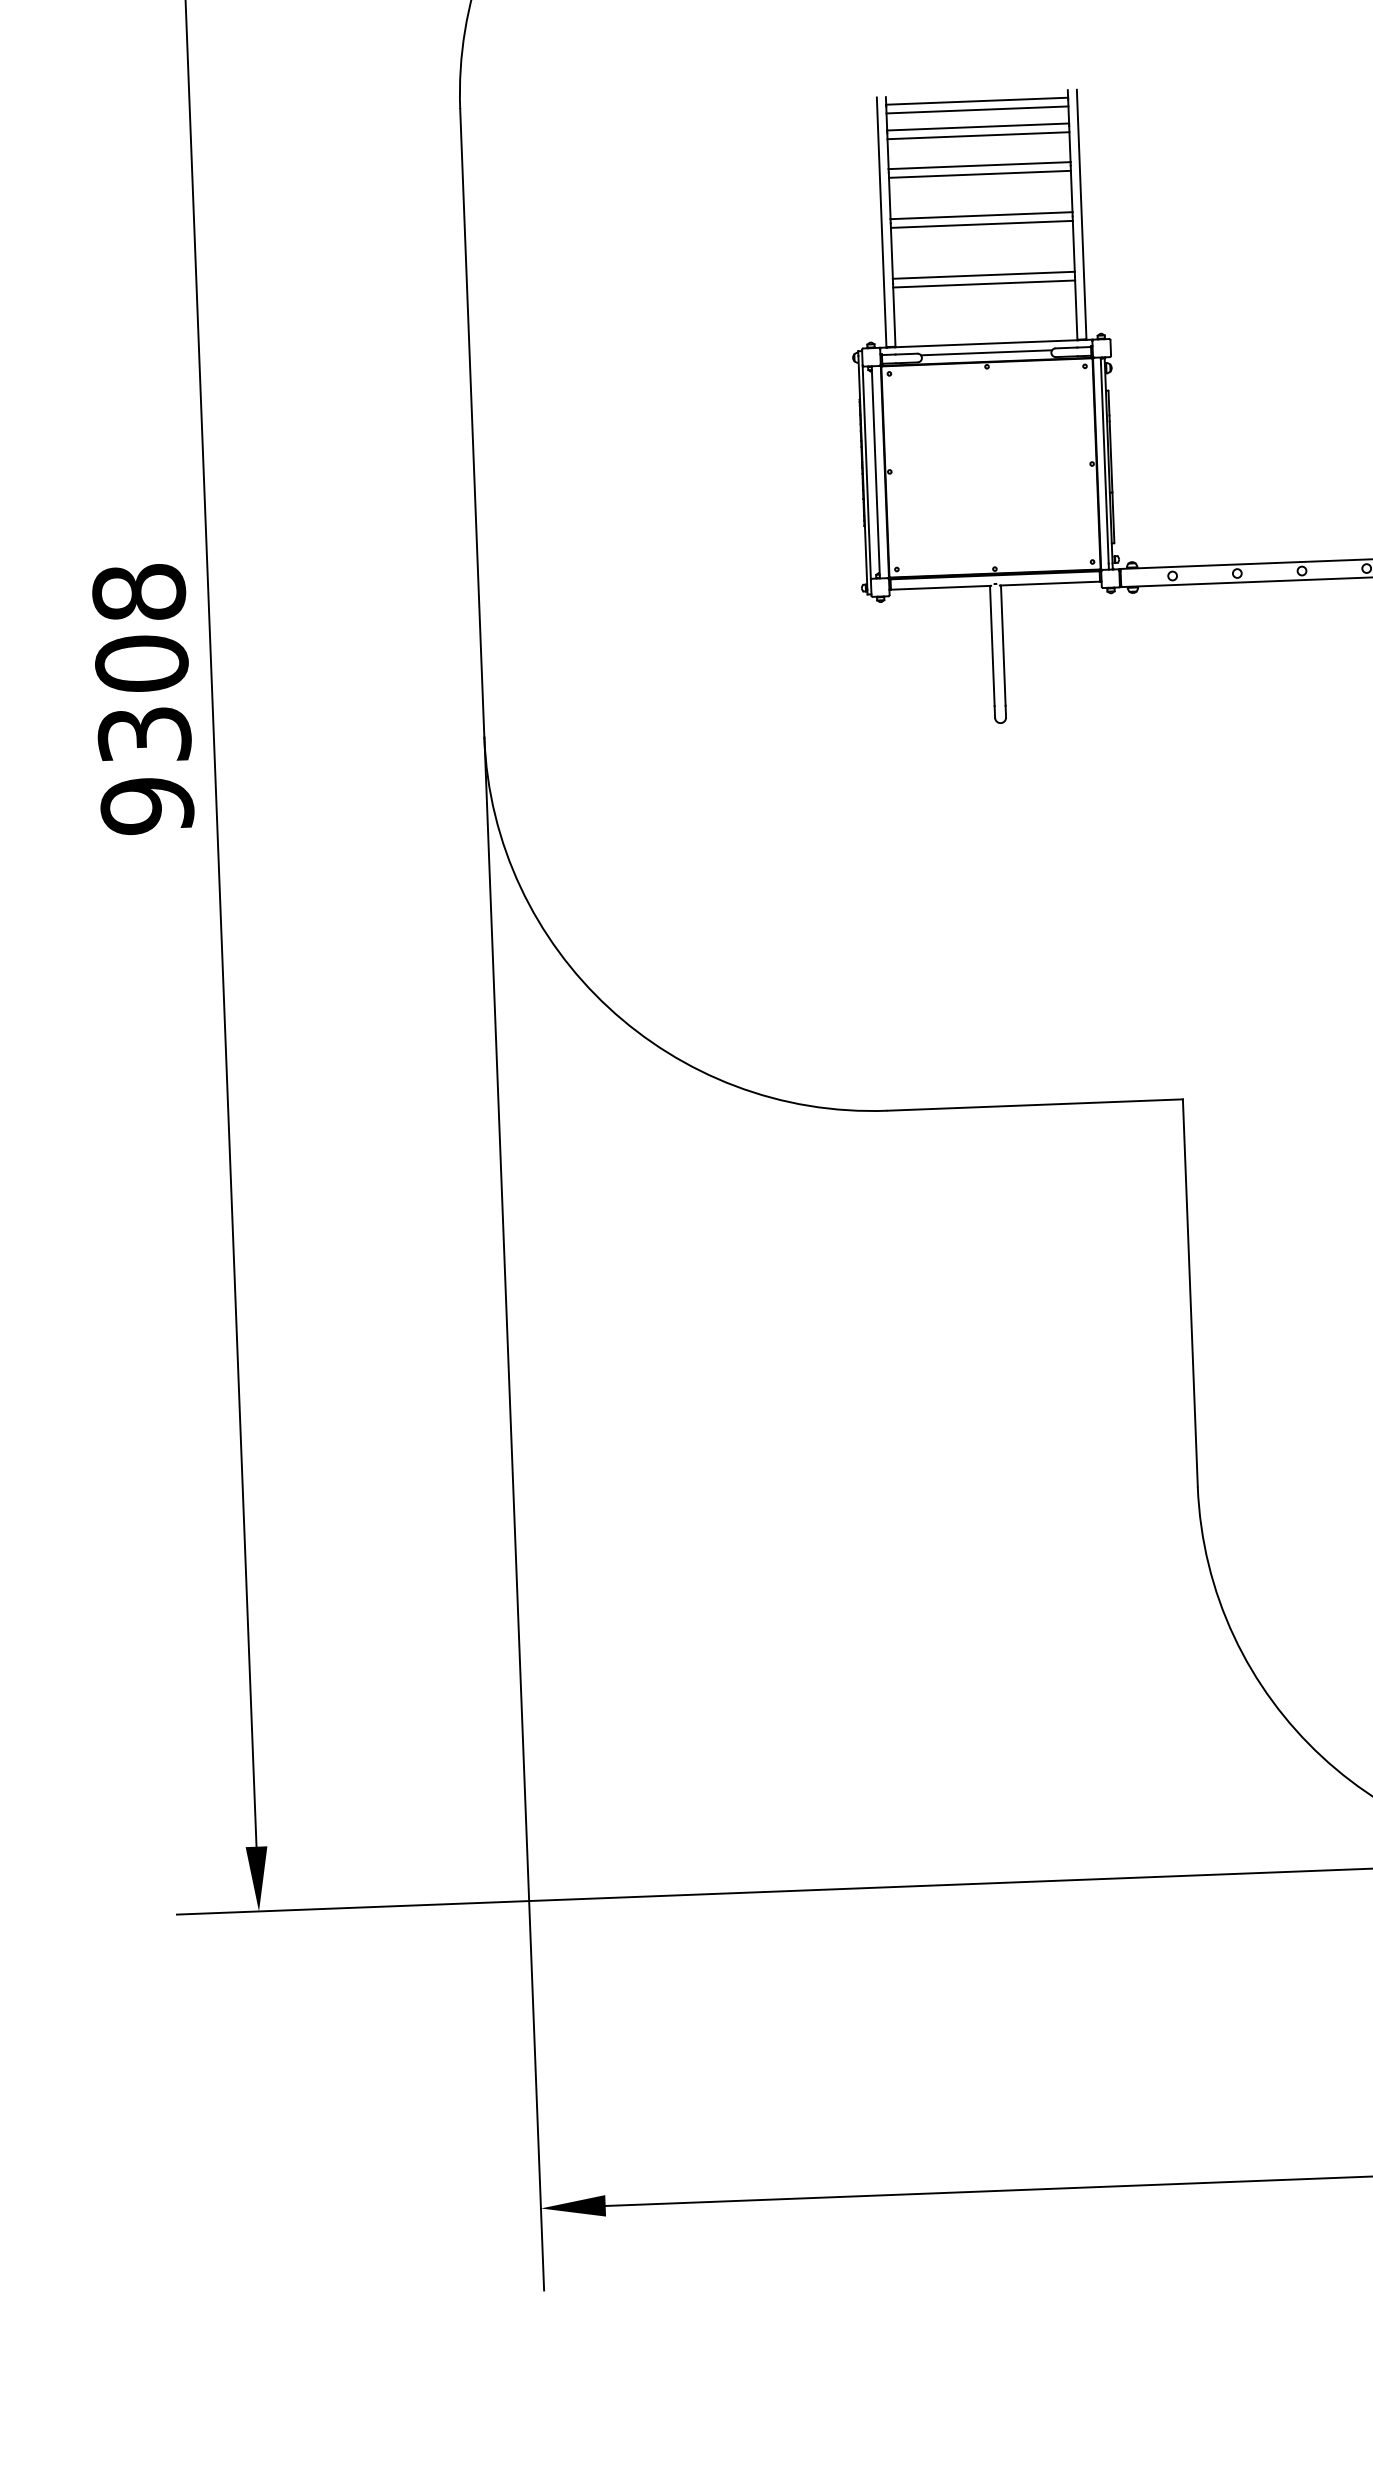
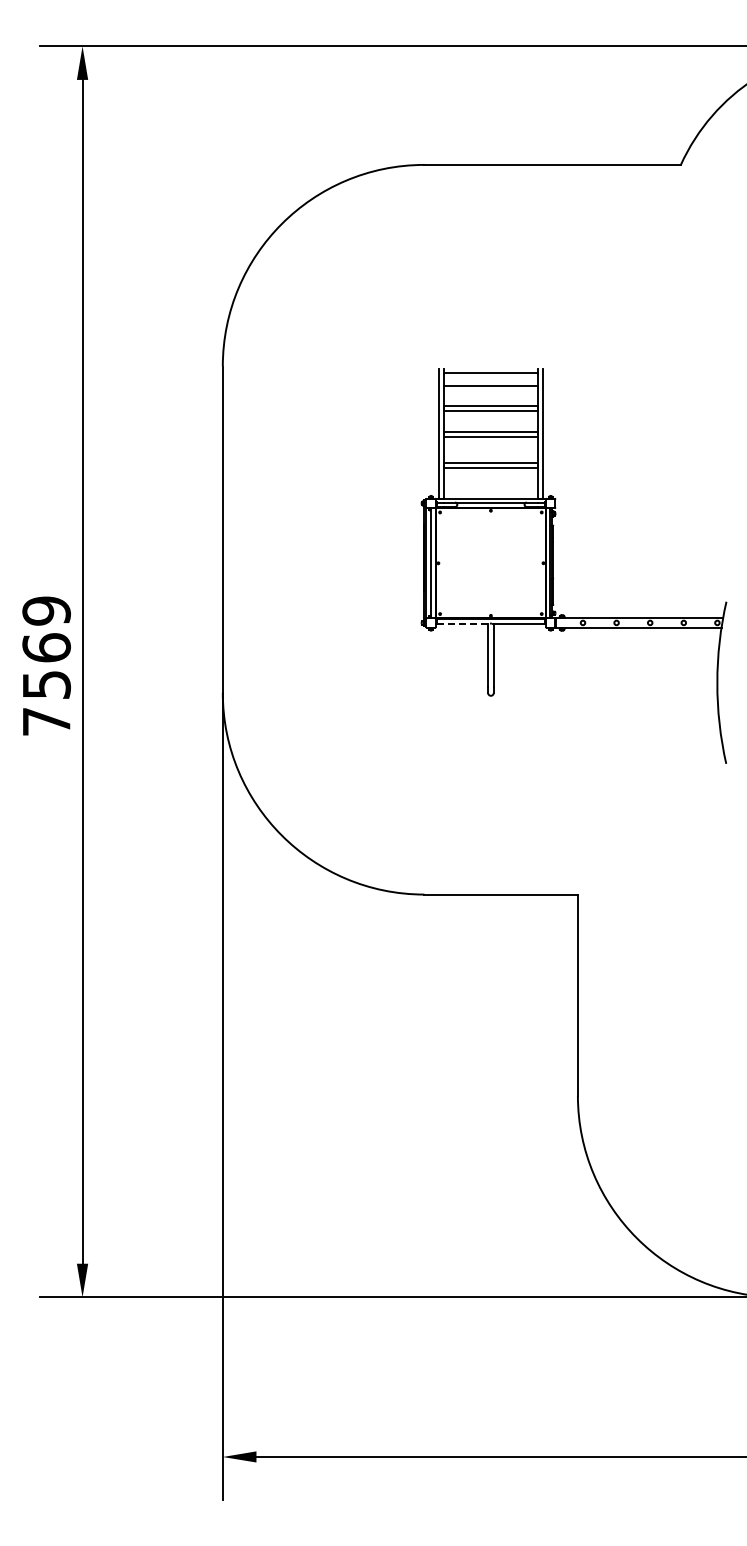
line: (976, 110) -> (490, 377), removed
line: (977, 135) -> (490, 390), removed
line: (942, 587) -> (463, 624), solid -> dashed
text: (142, 699) -> (46, 666), 9308 -> 7569

